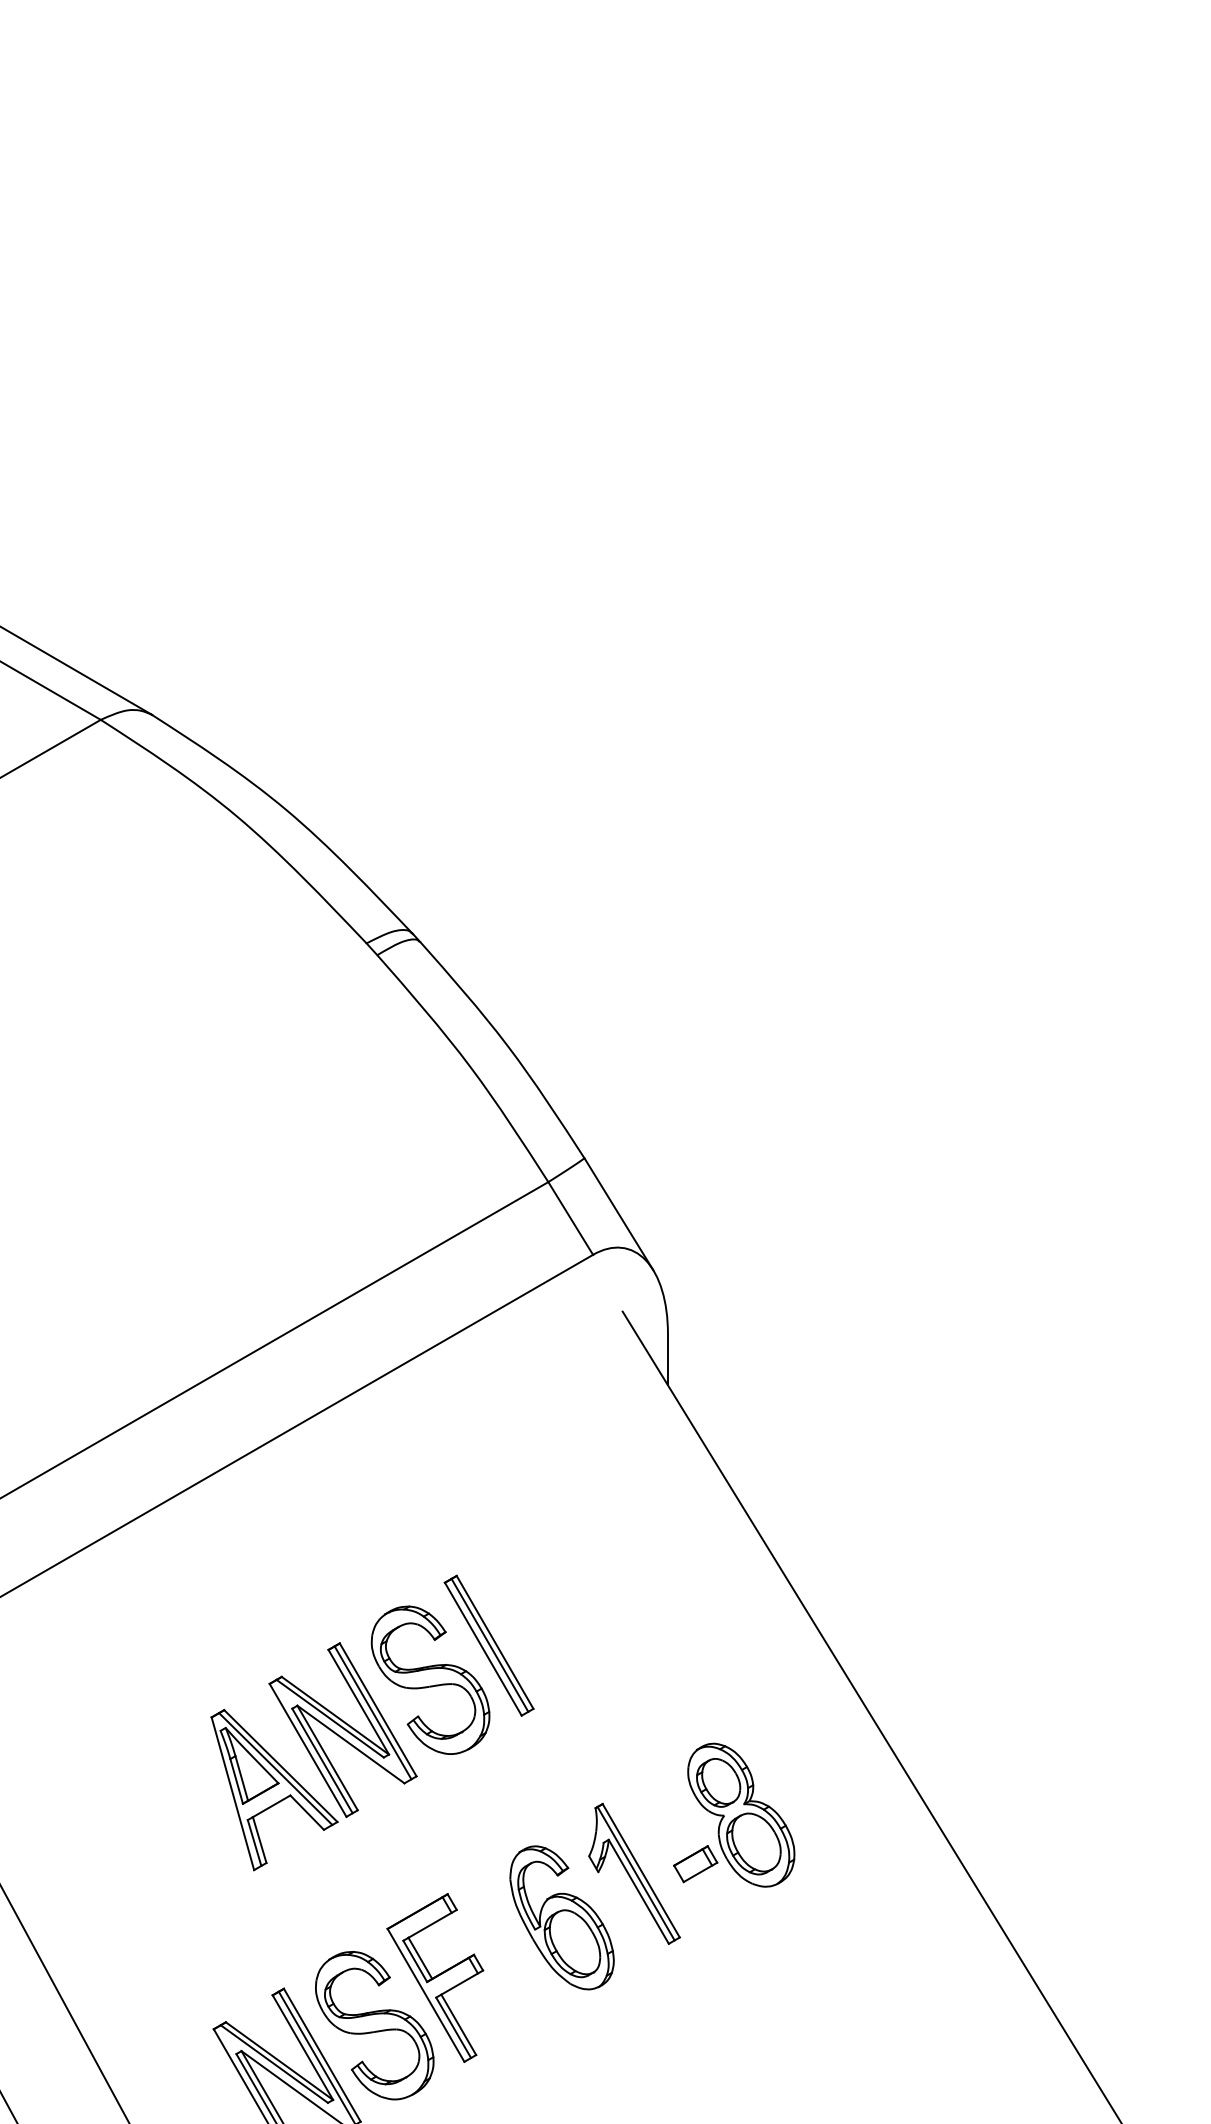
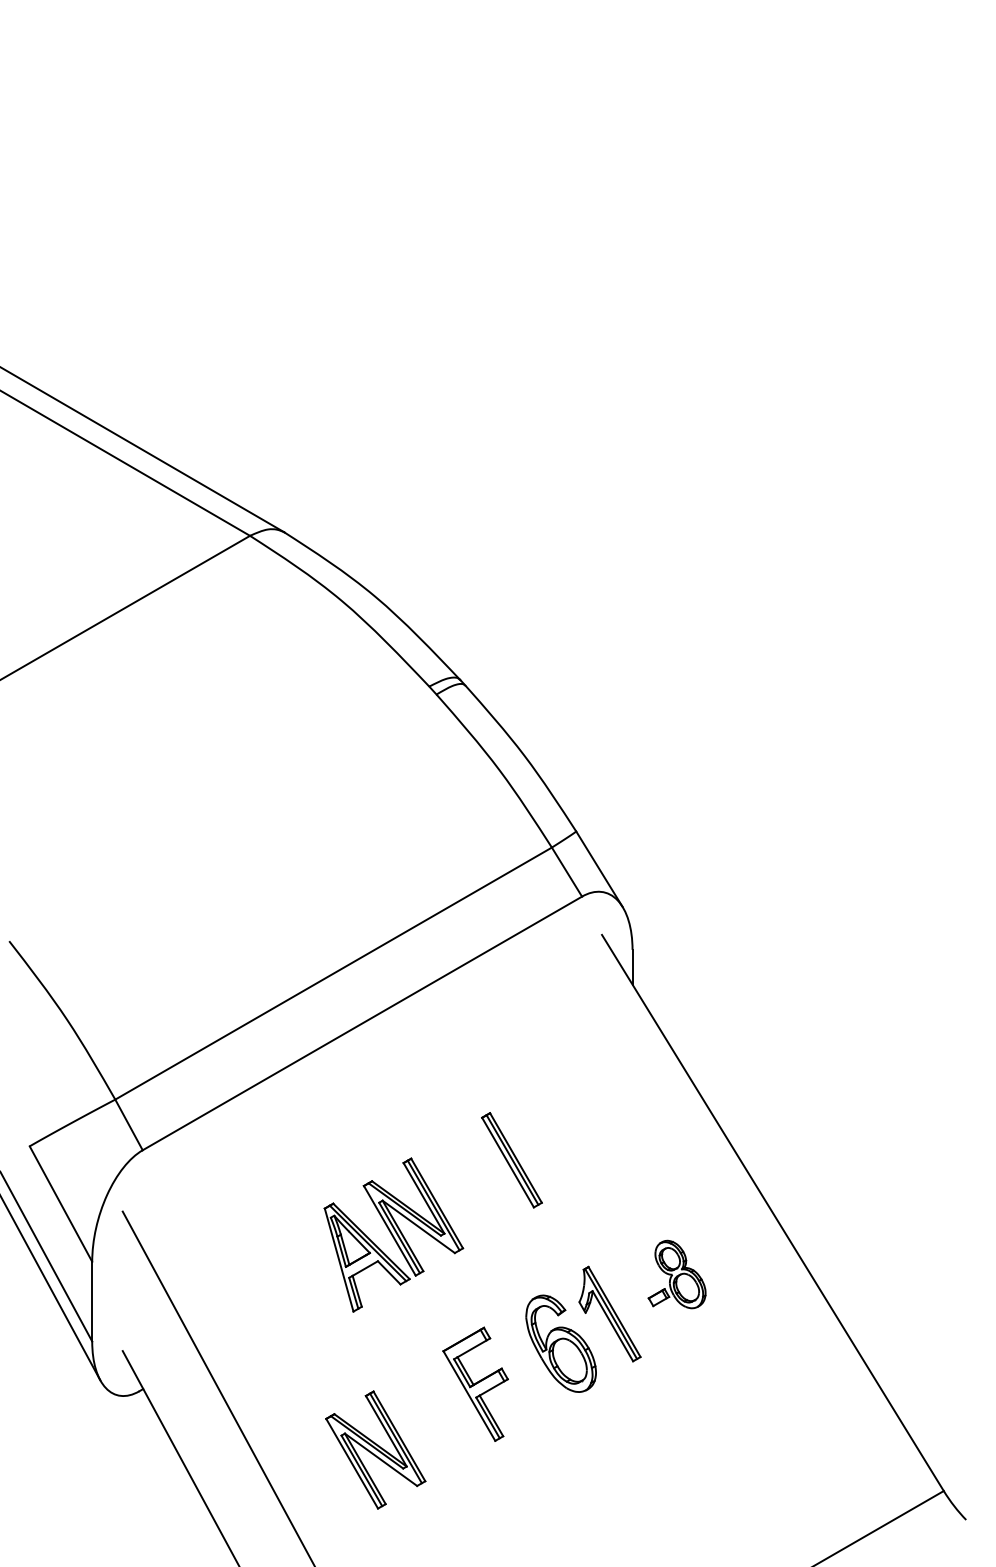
part: (430, 1680) -> (472, 1183), removed
part: (733, 1815) -> (676, 1274), size x0.7
part: (374, 2025) -> (434, 1416), removed

